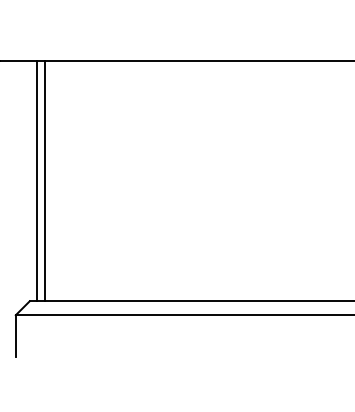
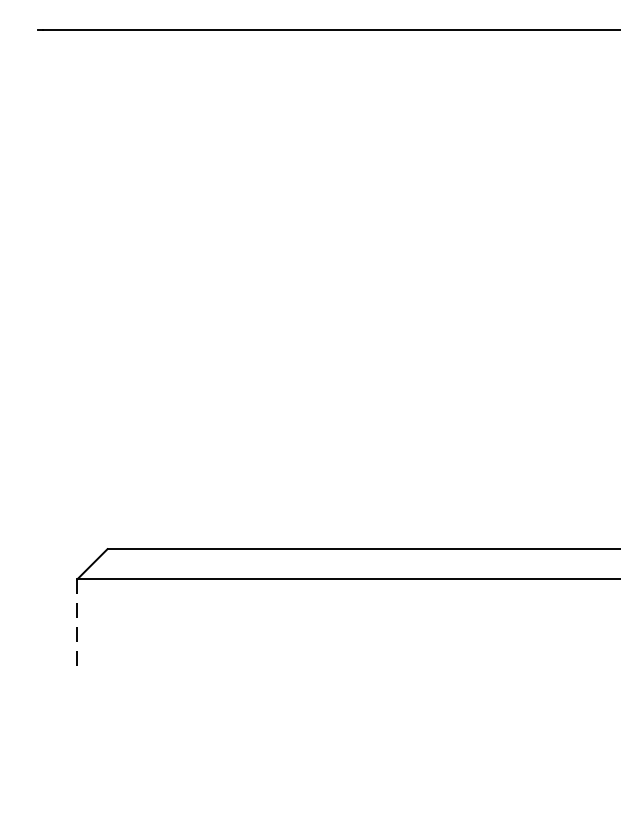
line: (36, 181) -> (122, 289), removed
line: (45, 181) -> (141, 289), removed
line: (15, 336) -> (76, 625), solid -> dashed

